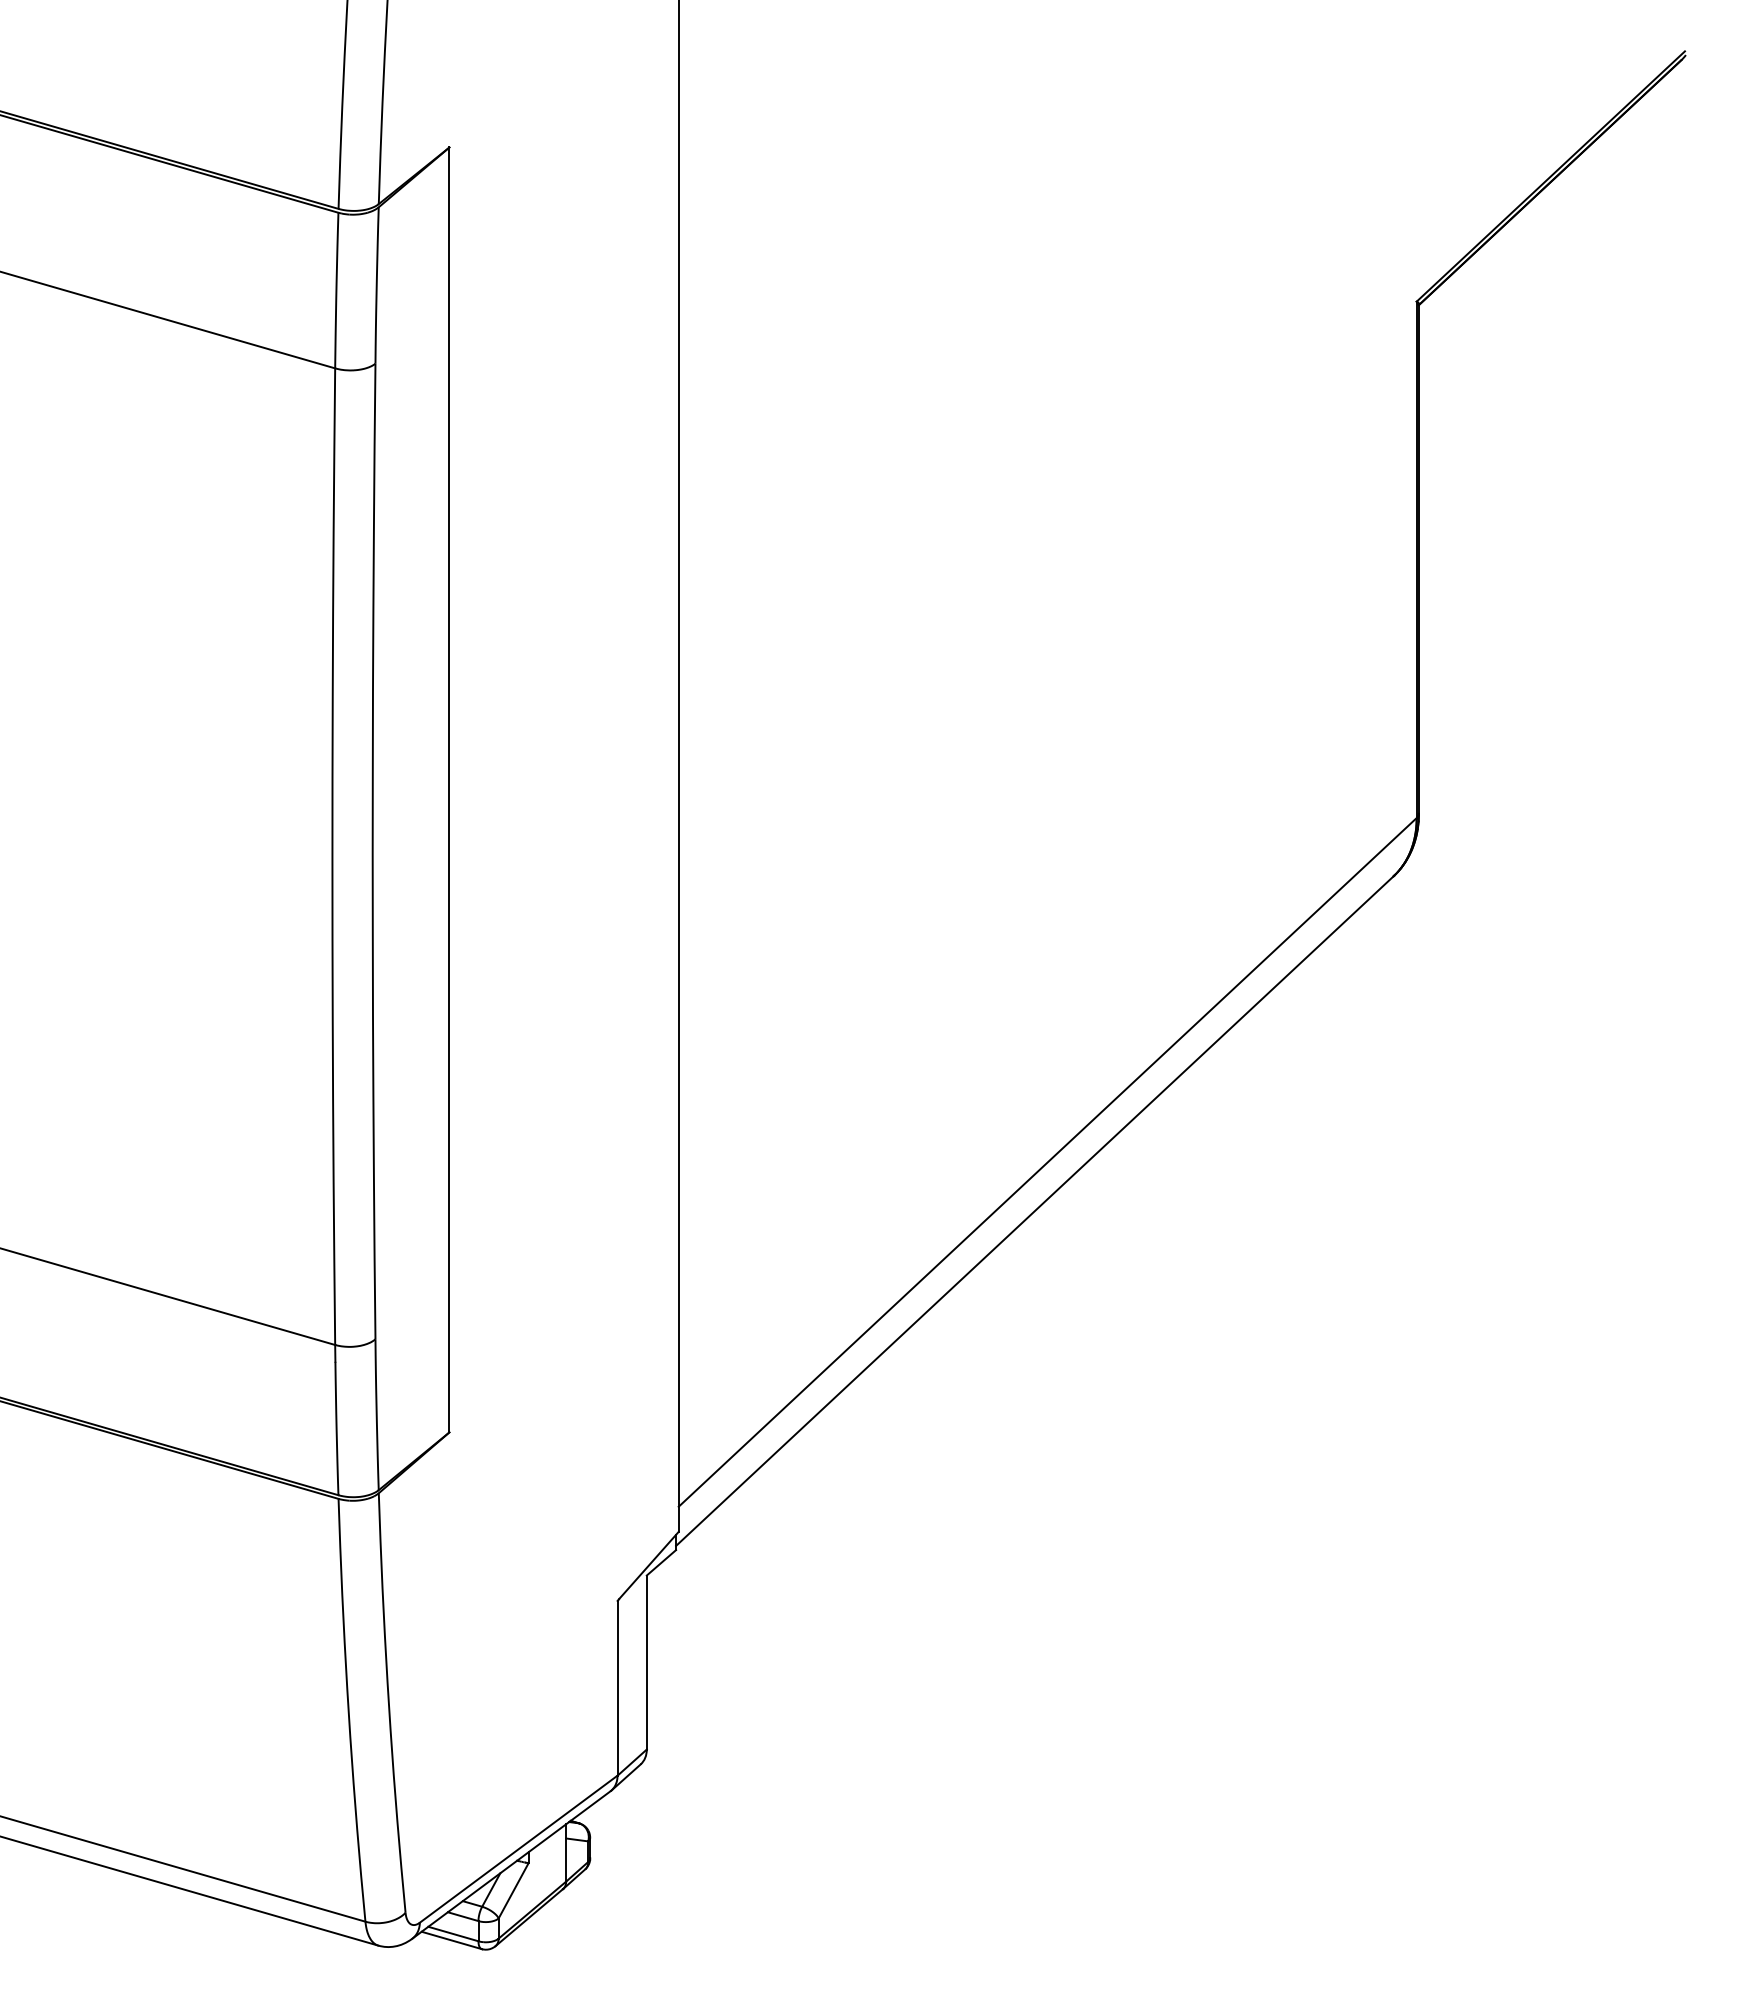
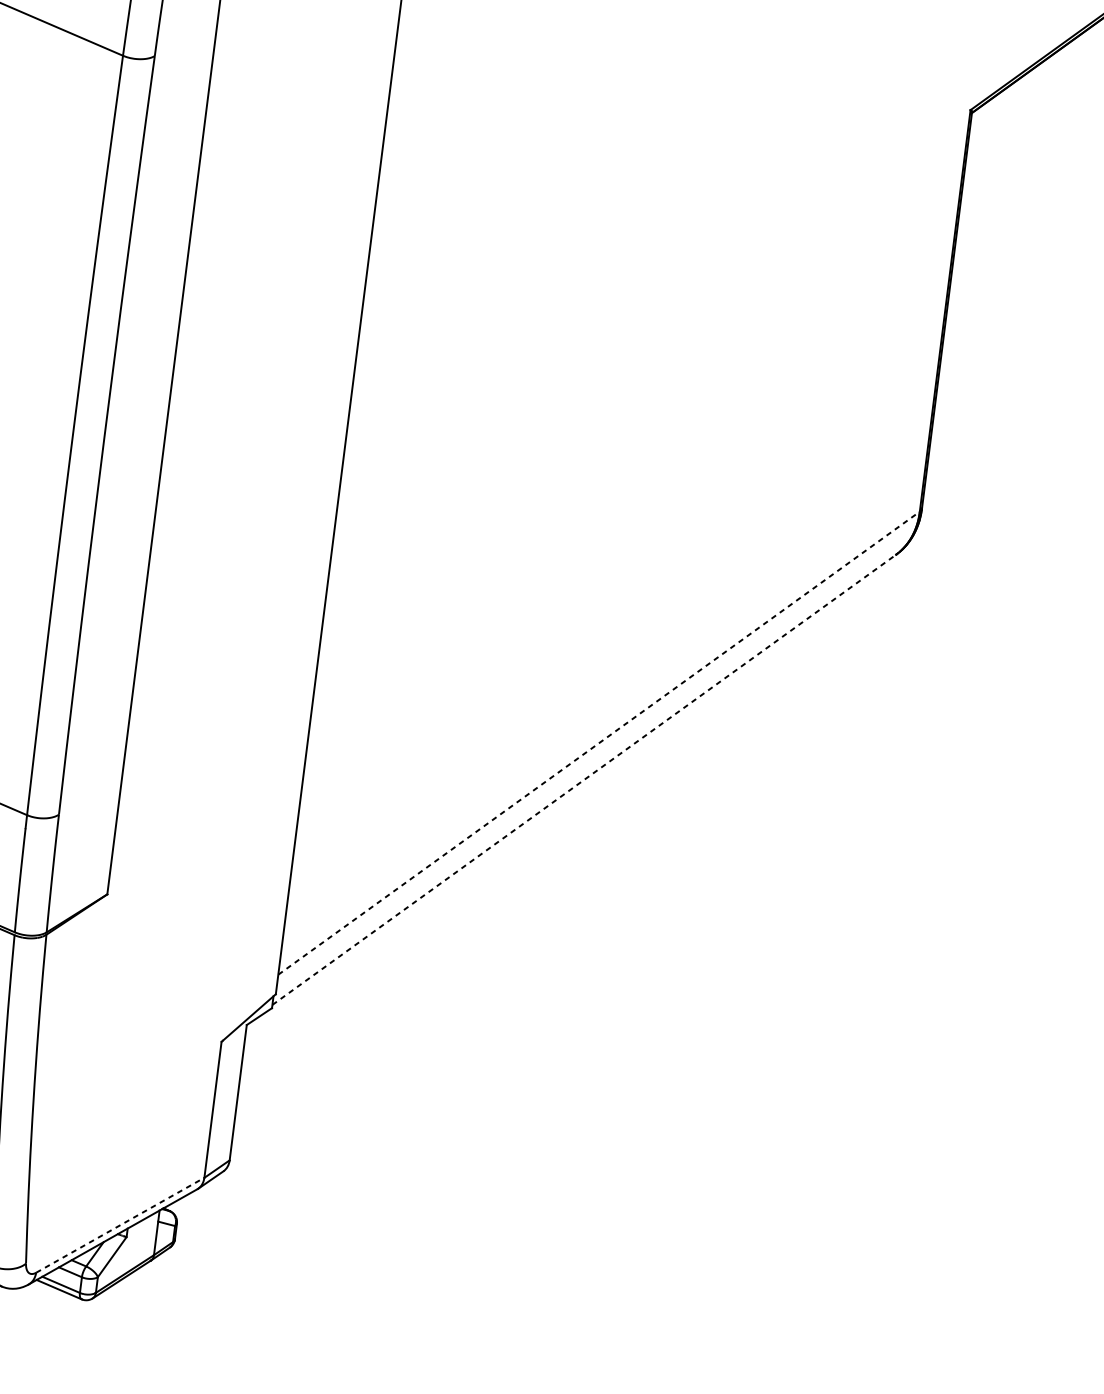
line: (1047, 1162) -> (598, 743), solid -> dashed
line: (1034, 1211) -> (584, 780), solid -> dashed
line: (519, 1848) -> (120, 1224), solid -> dashed

